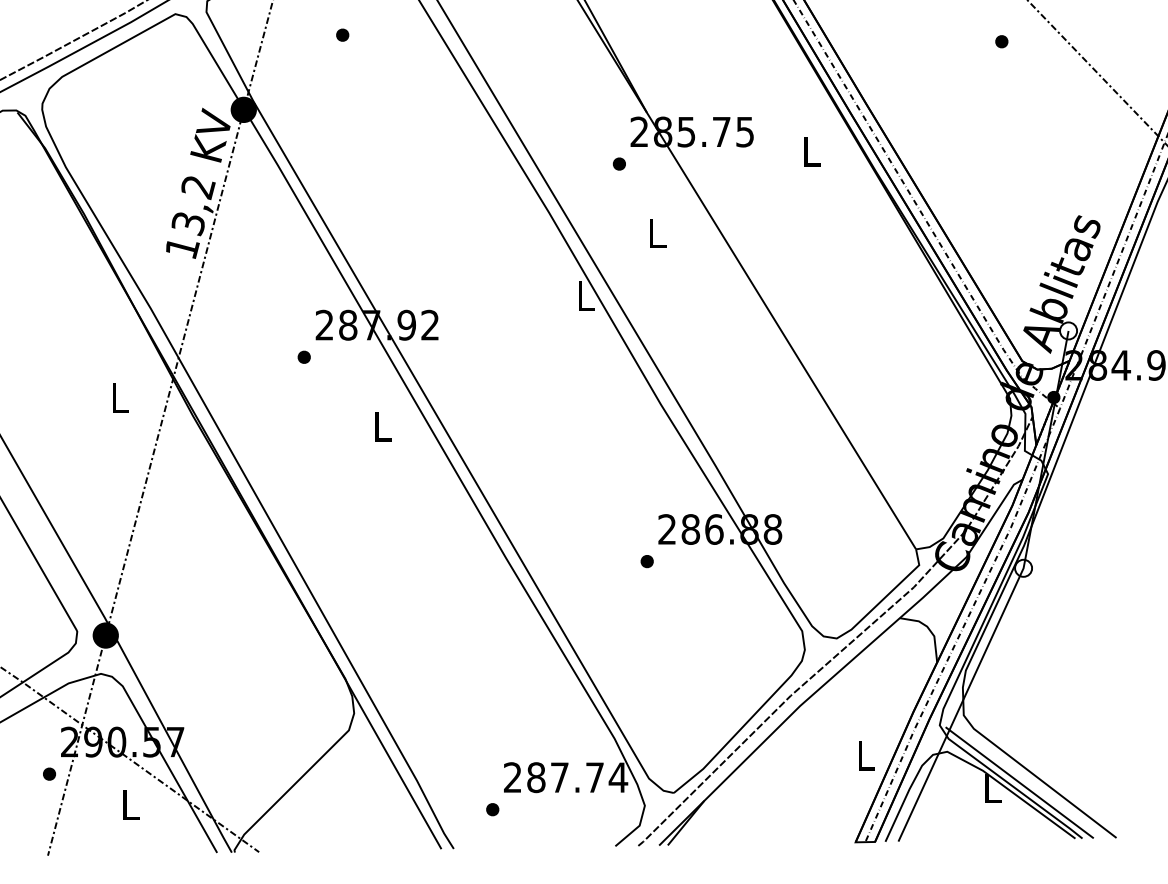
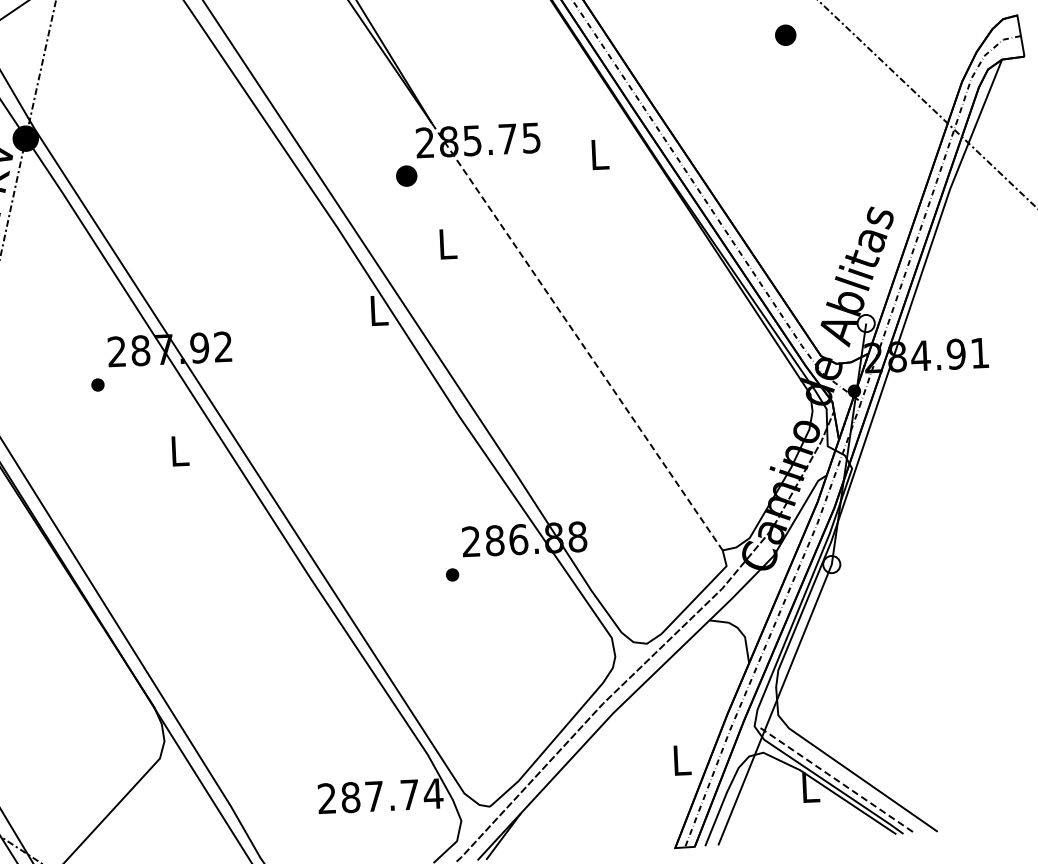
part: (342, 34) -> (121, 58), removed
part: (1001, 41) -> (785, 35), size x1.6
part: (618, 163) -> (405, 175), size x1.6
line: (781, 331) -> (577, 337), solid -> dashed
line: (1019, 782) -> (837, 780), solid -> dashed
part: (492, 809) -> (308, 831), removed

